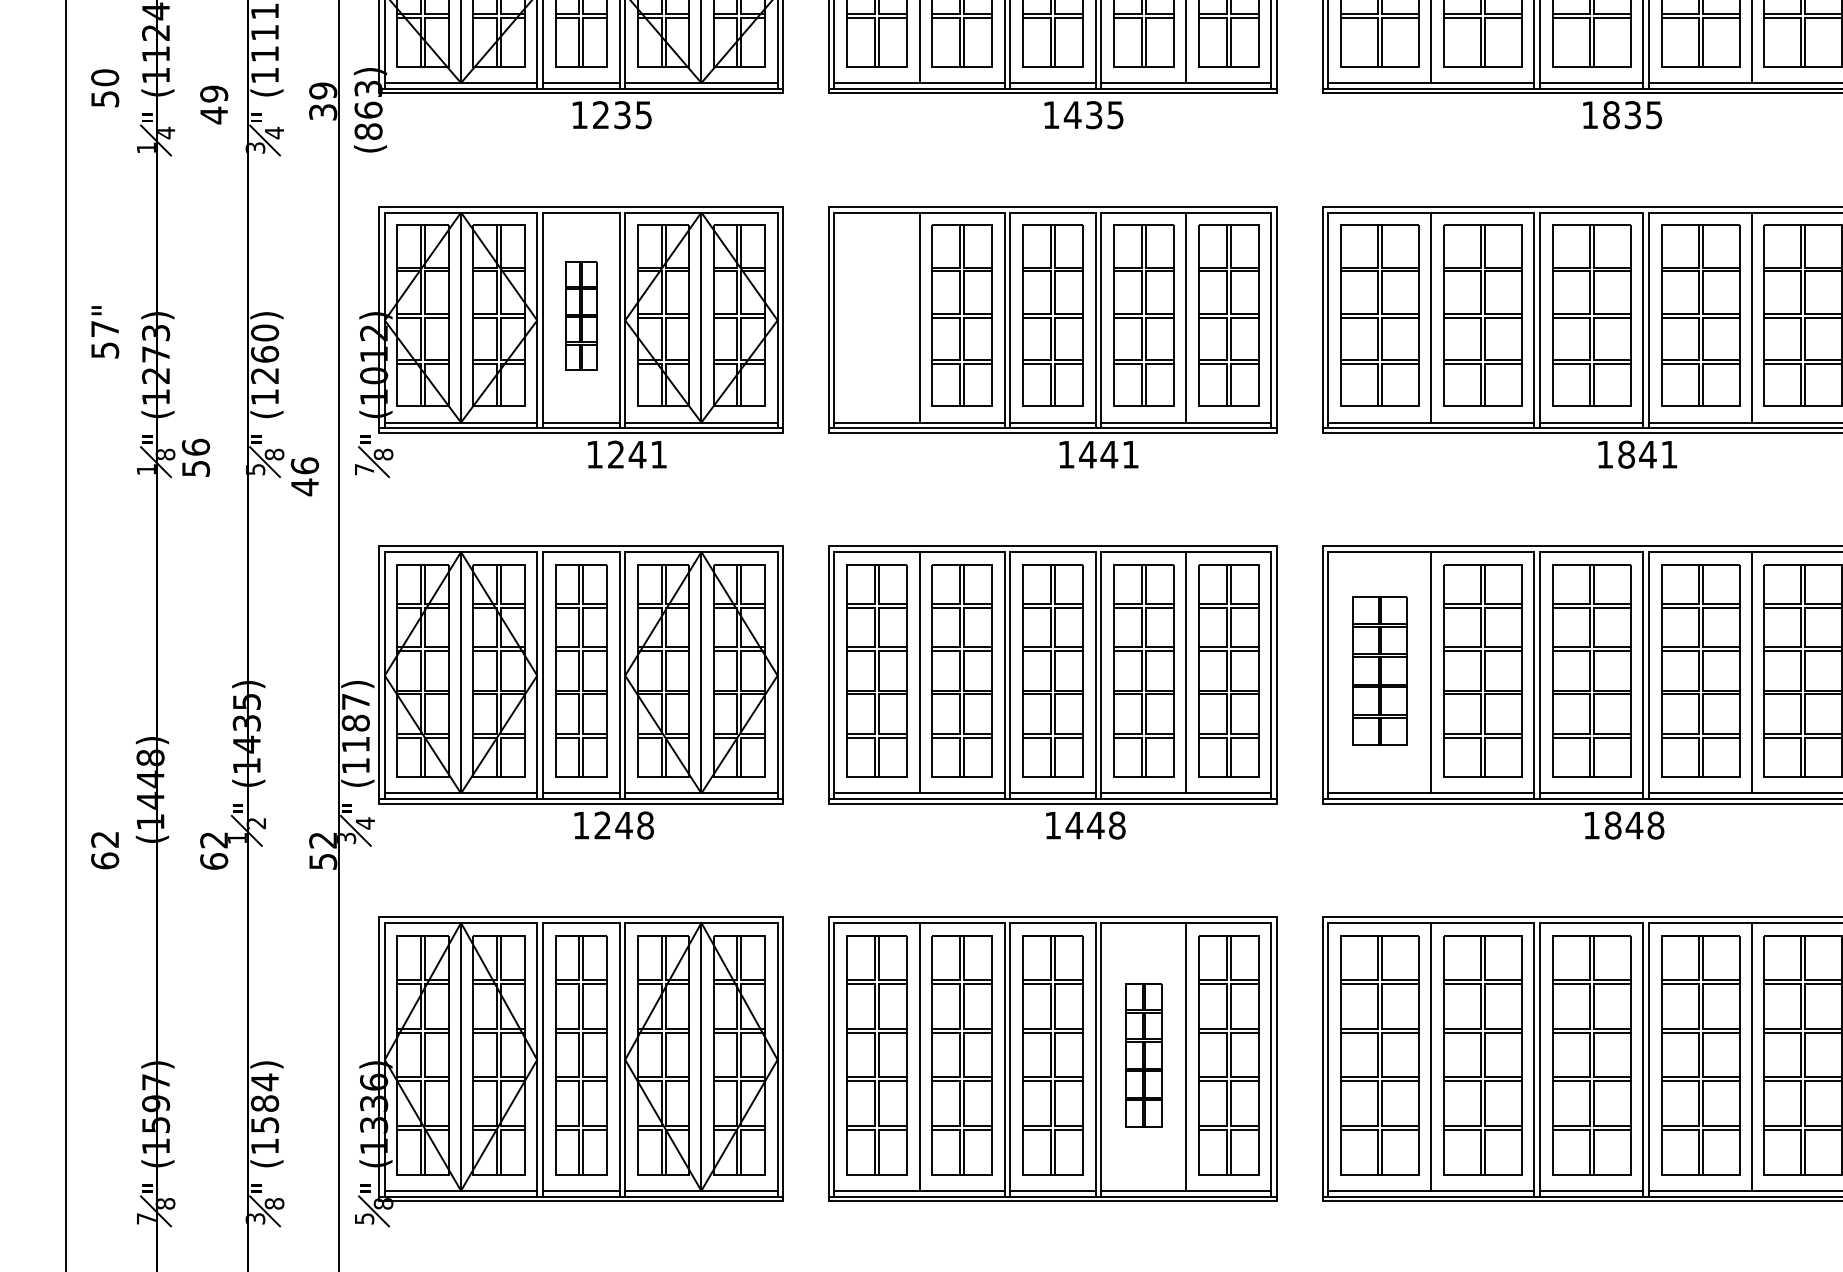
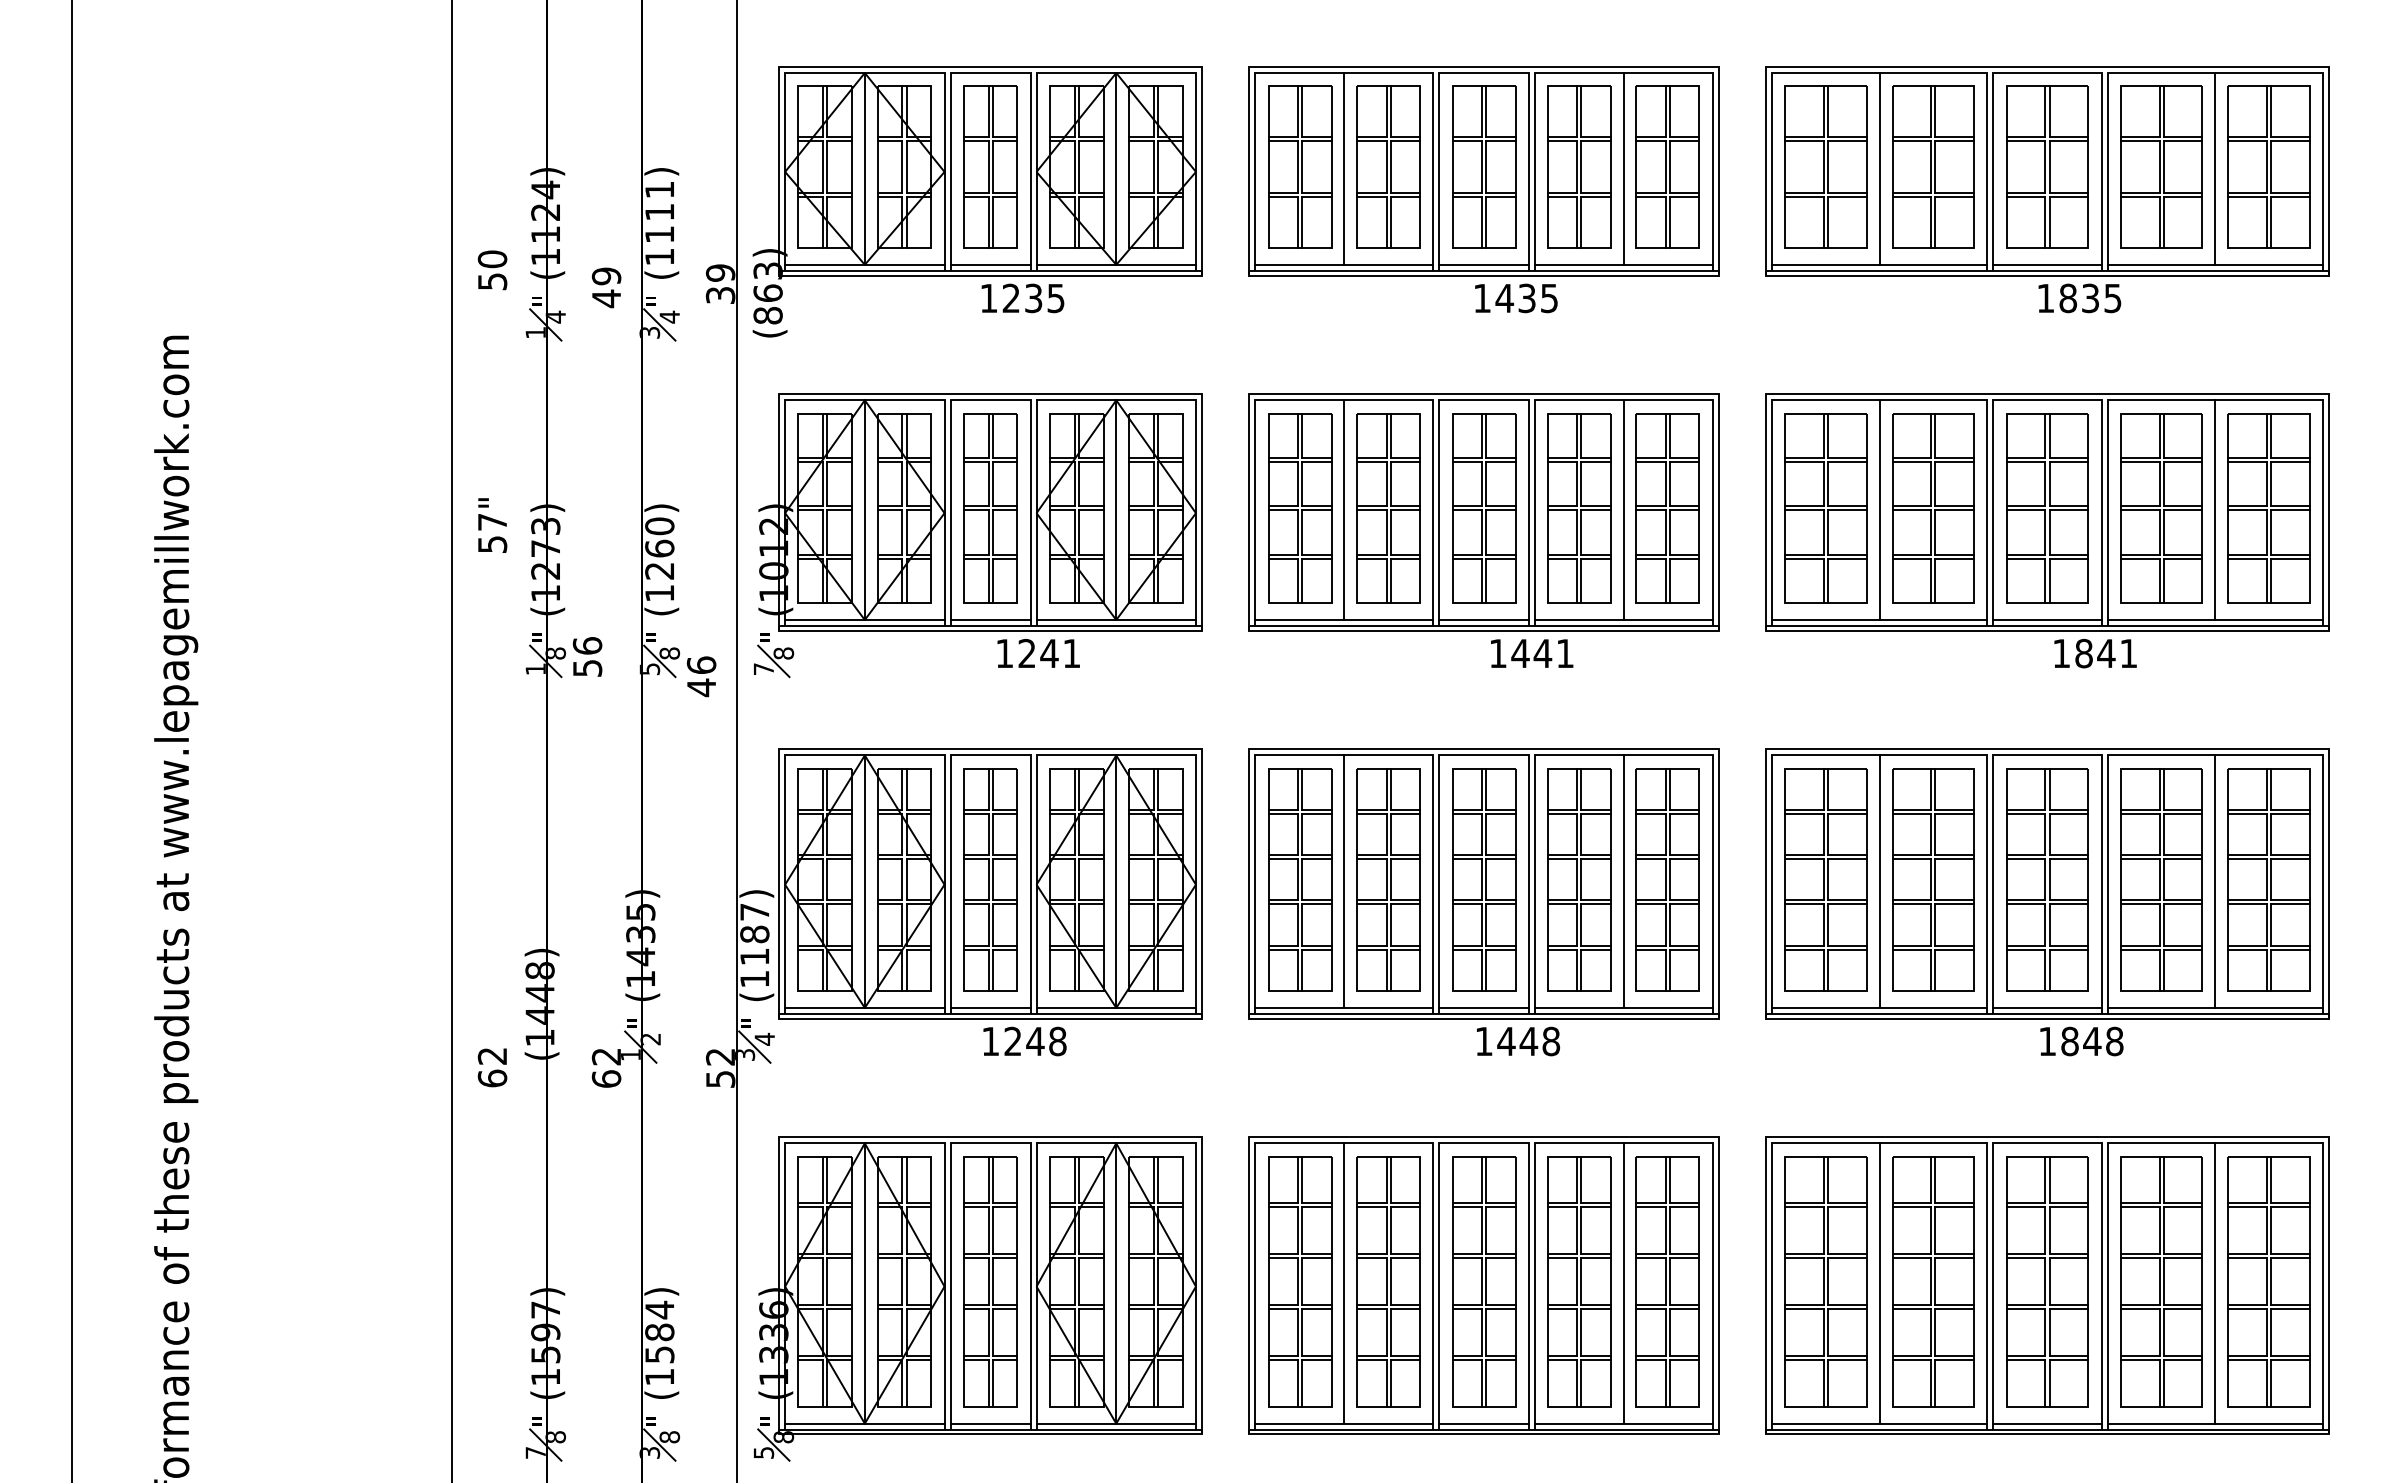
part: (581, 315) -> (990, 508), size x1.67
part: (877, 315) -> (1300, 508), added
part: (1379, 670) -> (1825, 879), size x1.43
part: (1144, 1054) -> (1579, 1281), size x1.67

